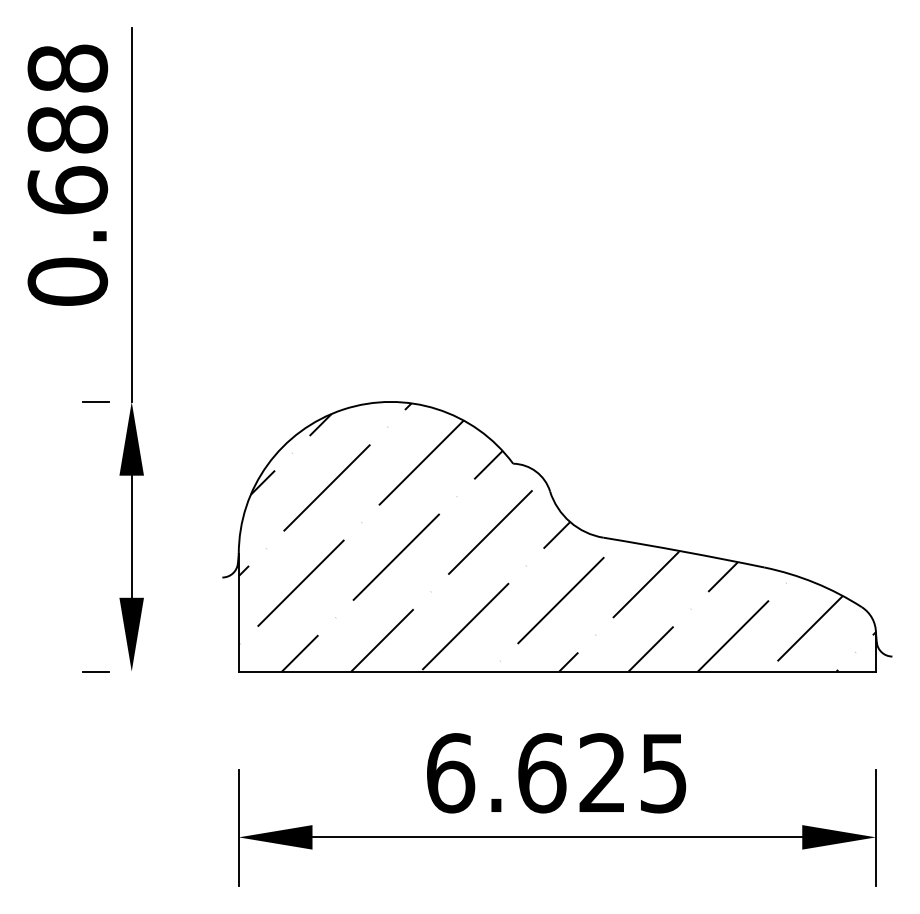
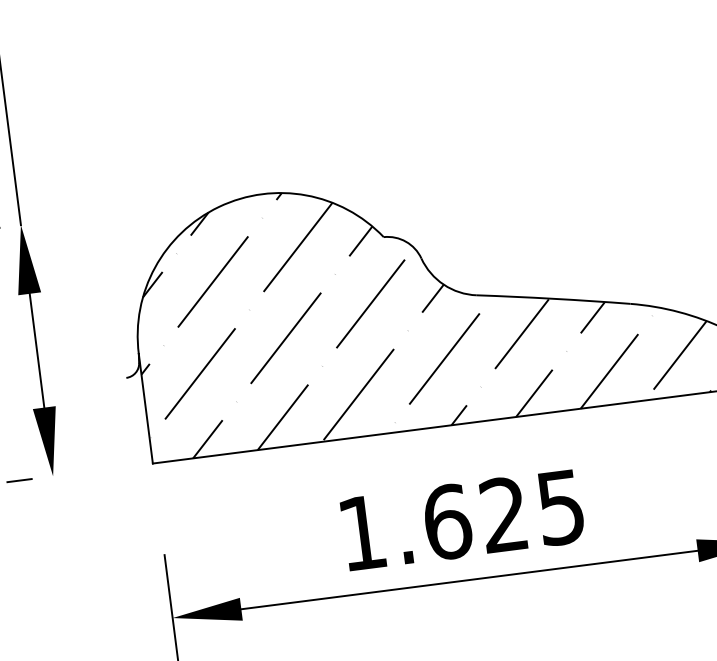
text: (451, 773) -> (363, 533), 6.625 -> 1.625

